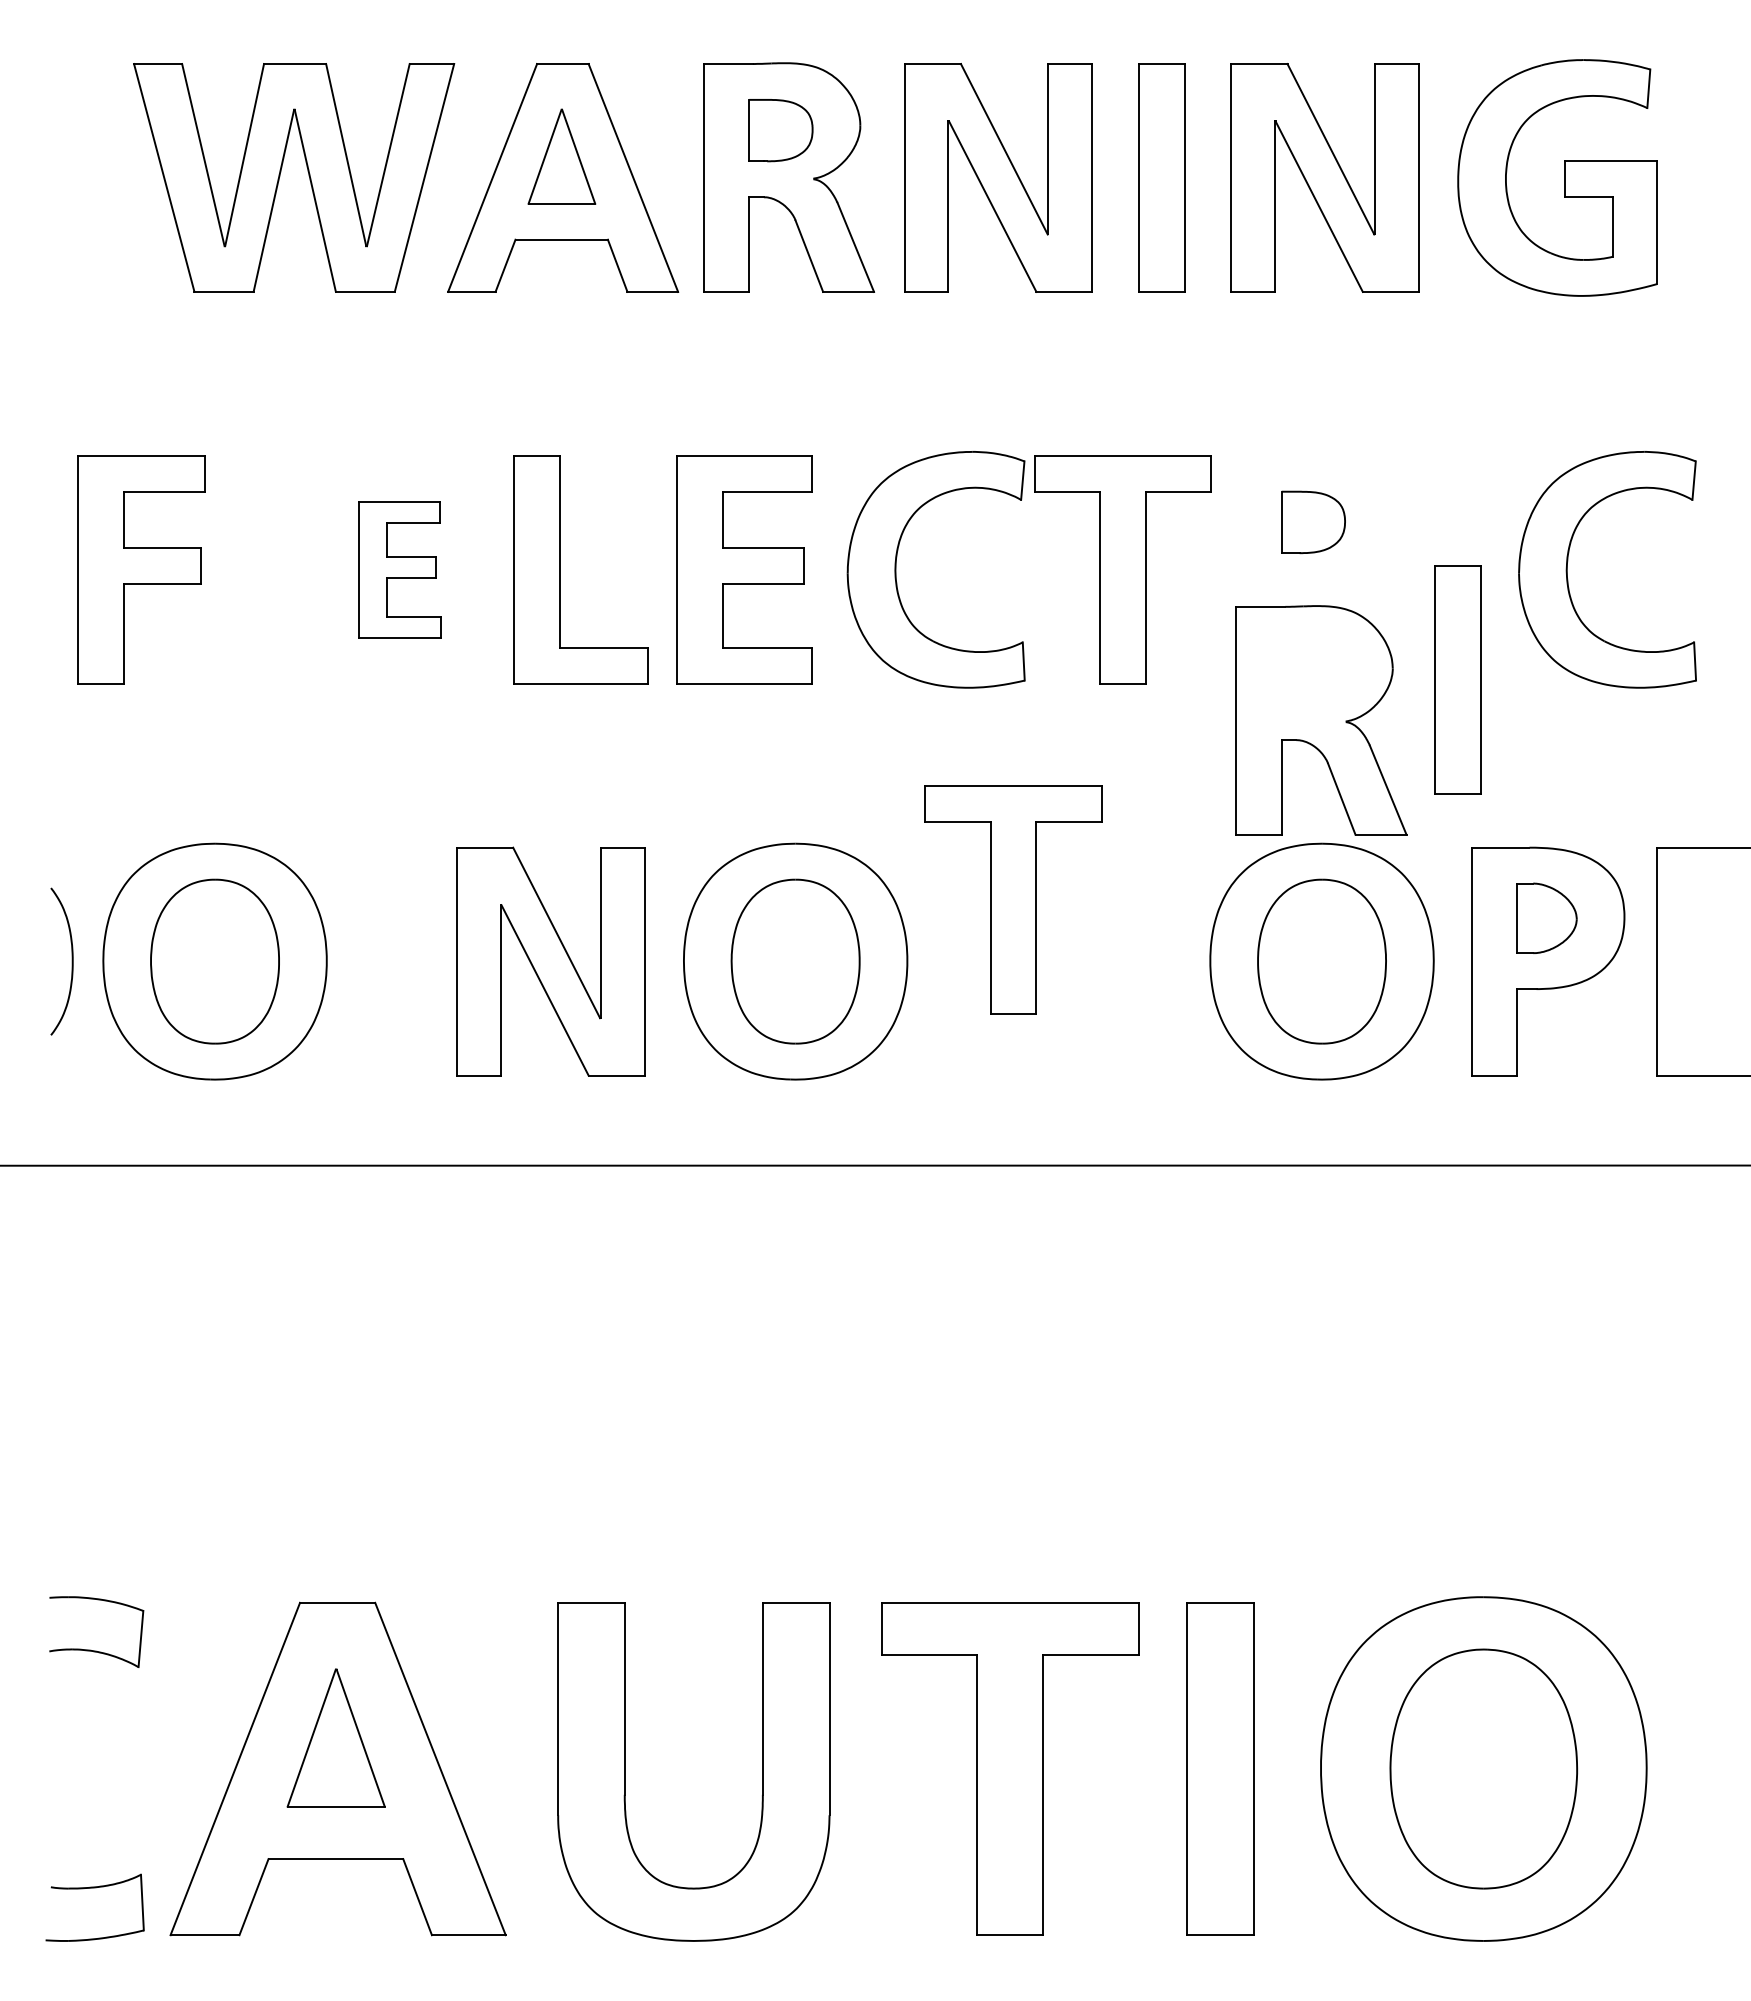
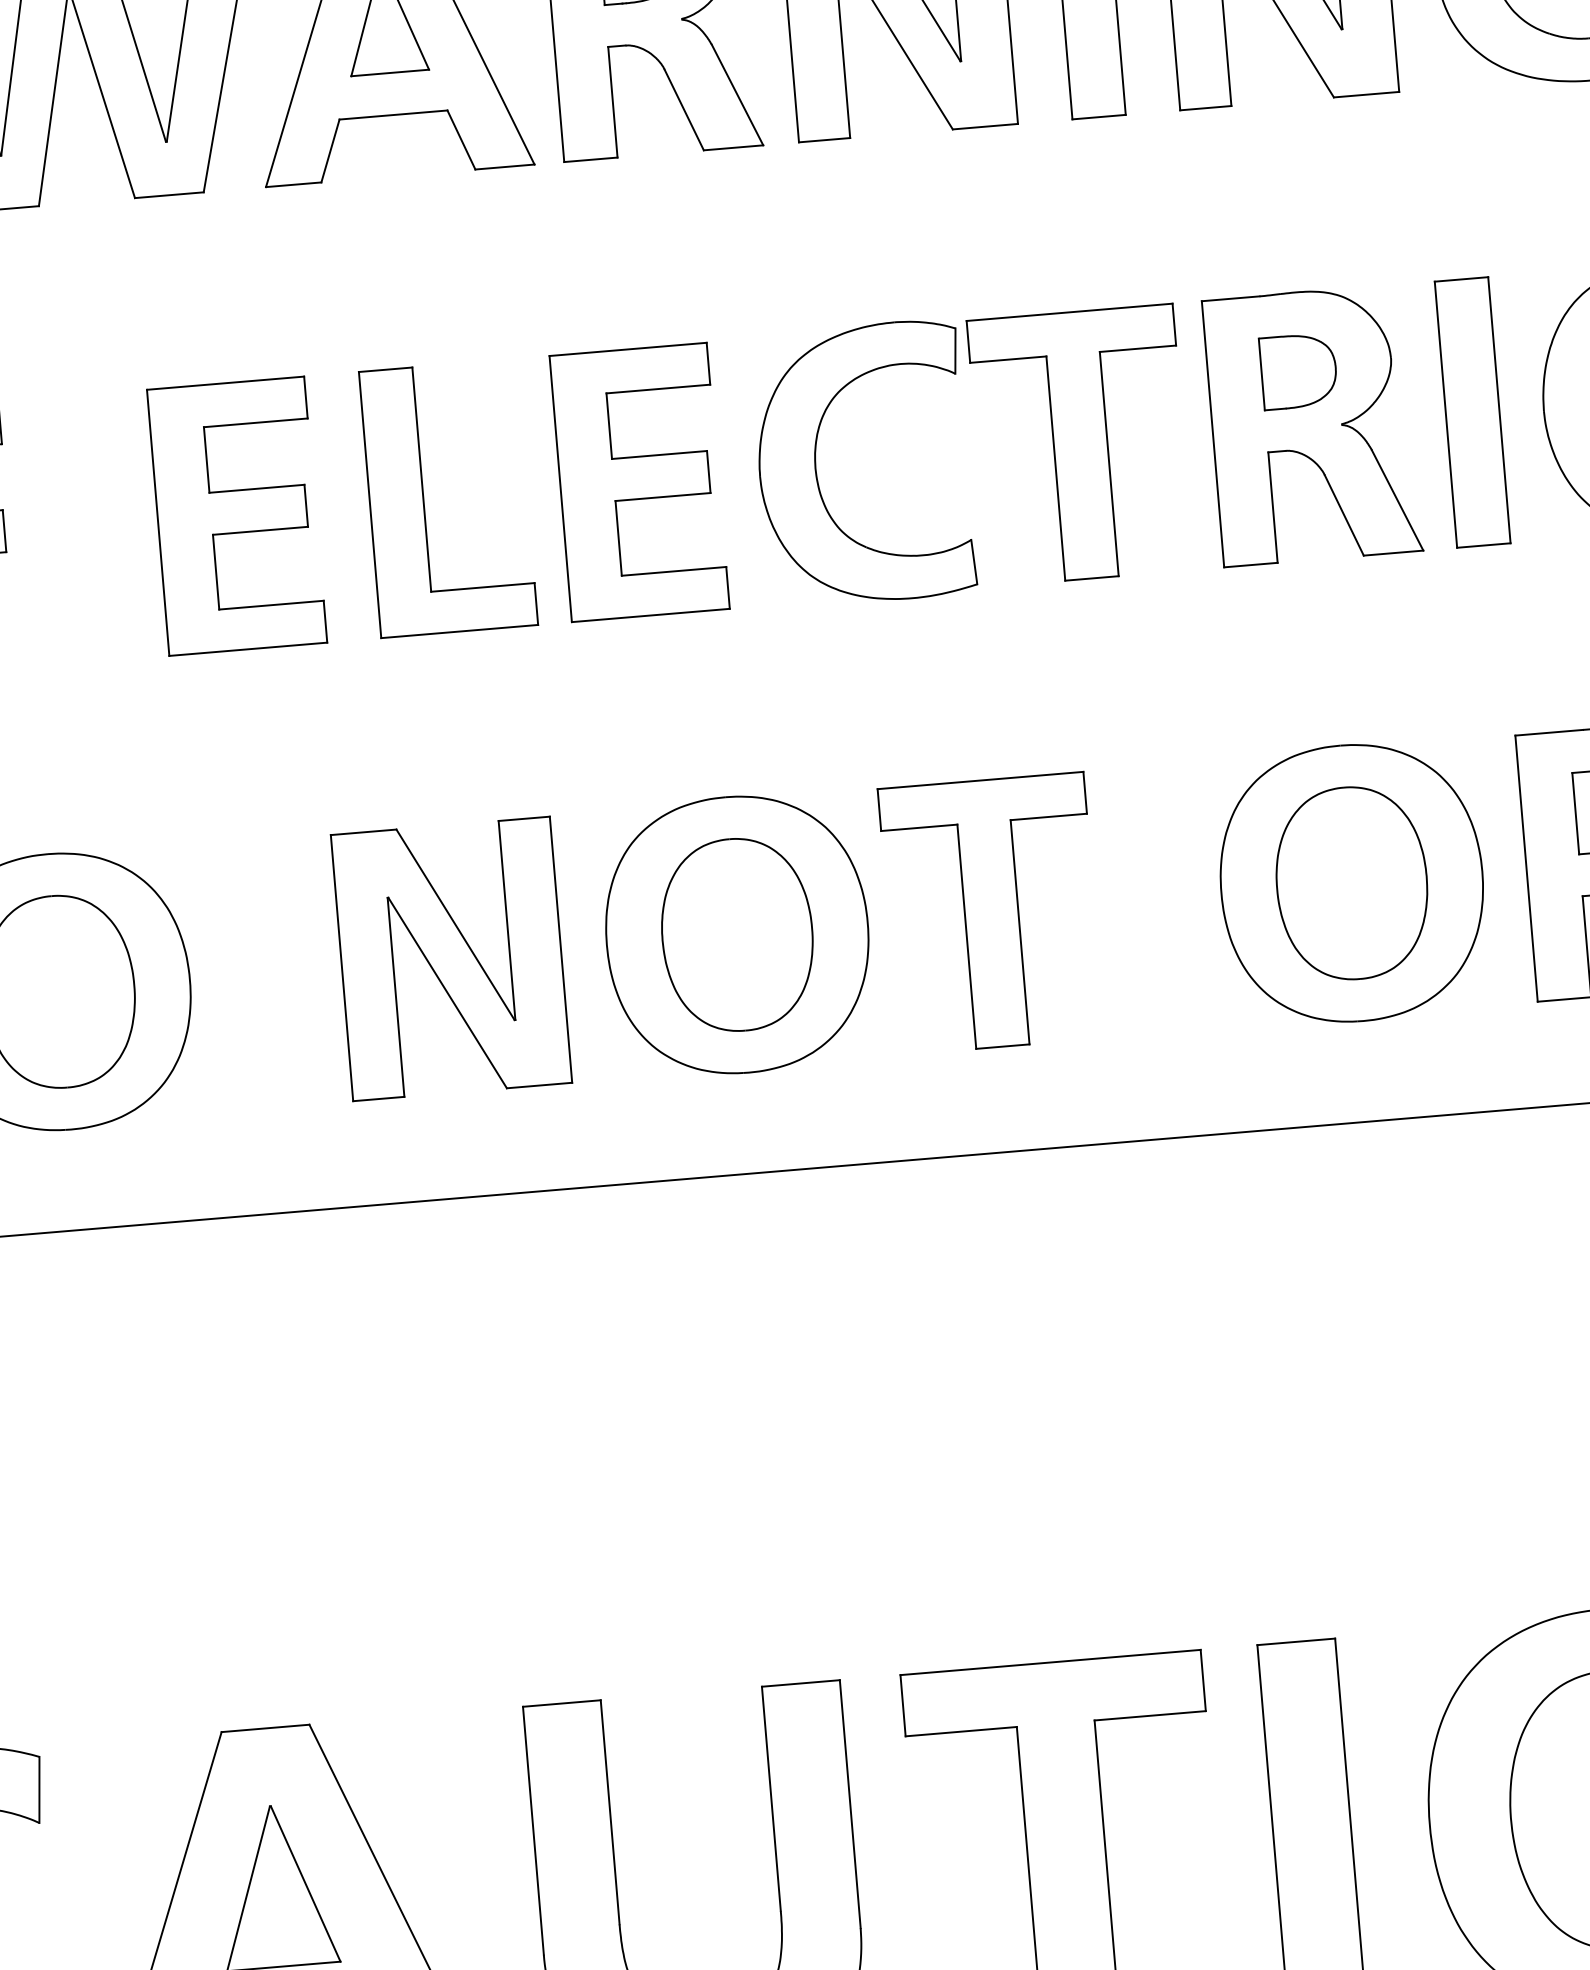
part: (399, 569) -> (236, 515), size x1.67
part: (1457, 679) -> (1471, 412), moved
part: (1321, 720) -> (1312, 425), moved
part: (1013, 899) -> (991, 913), moved

